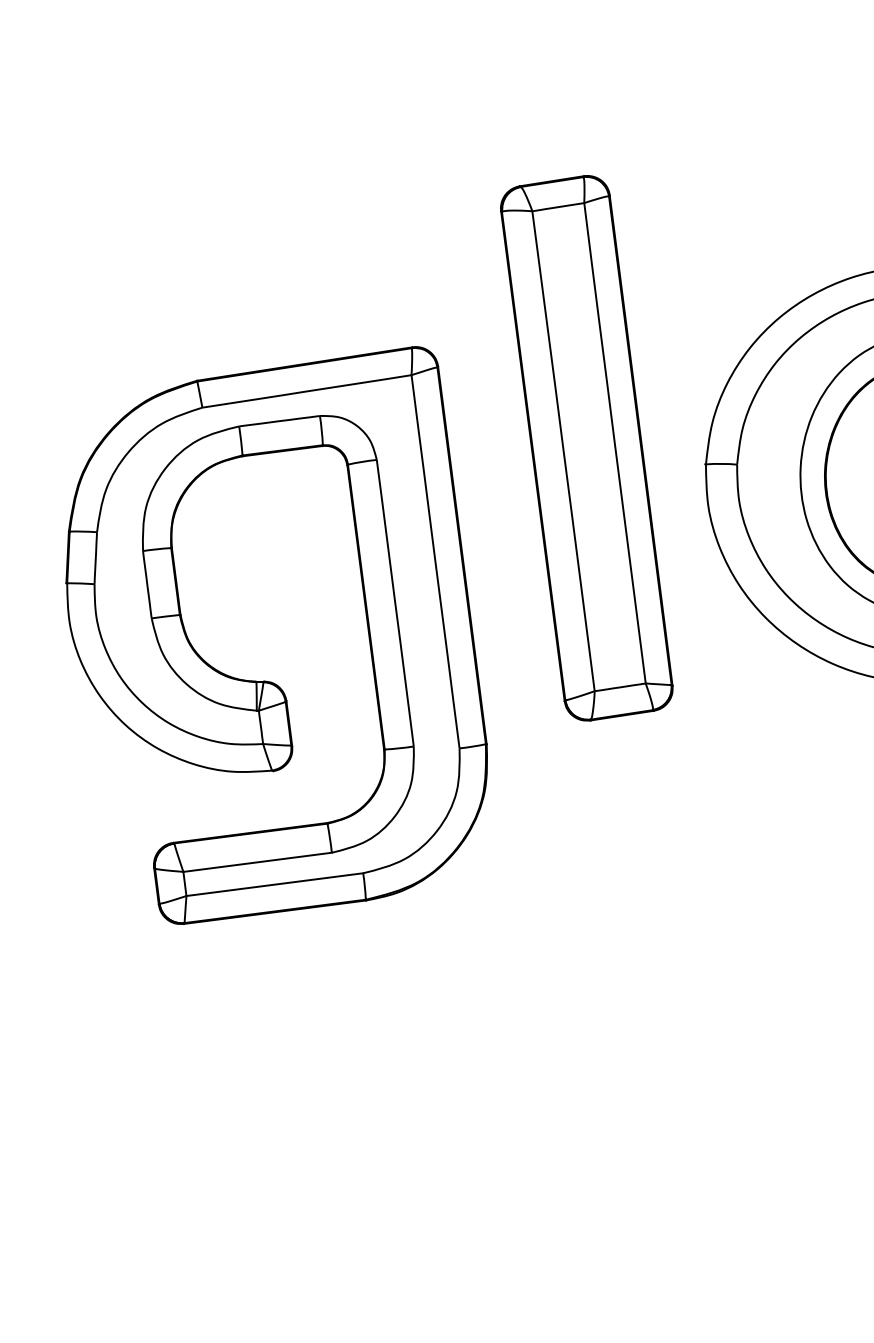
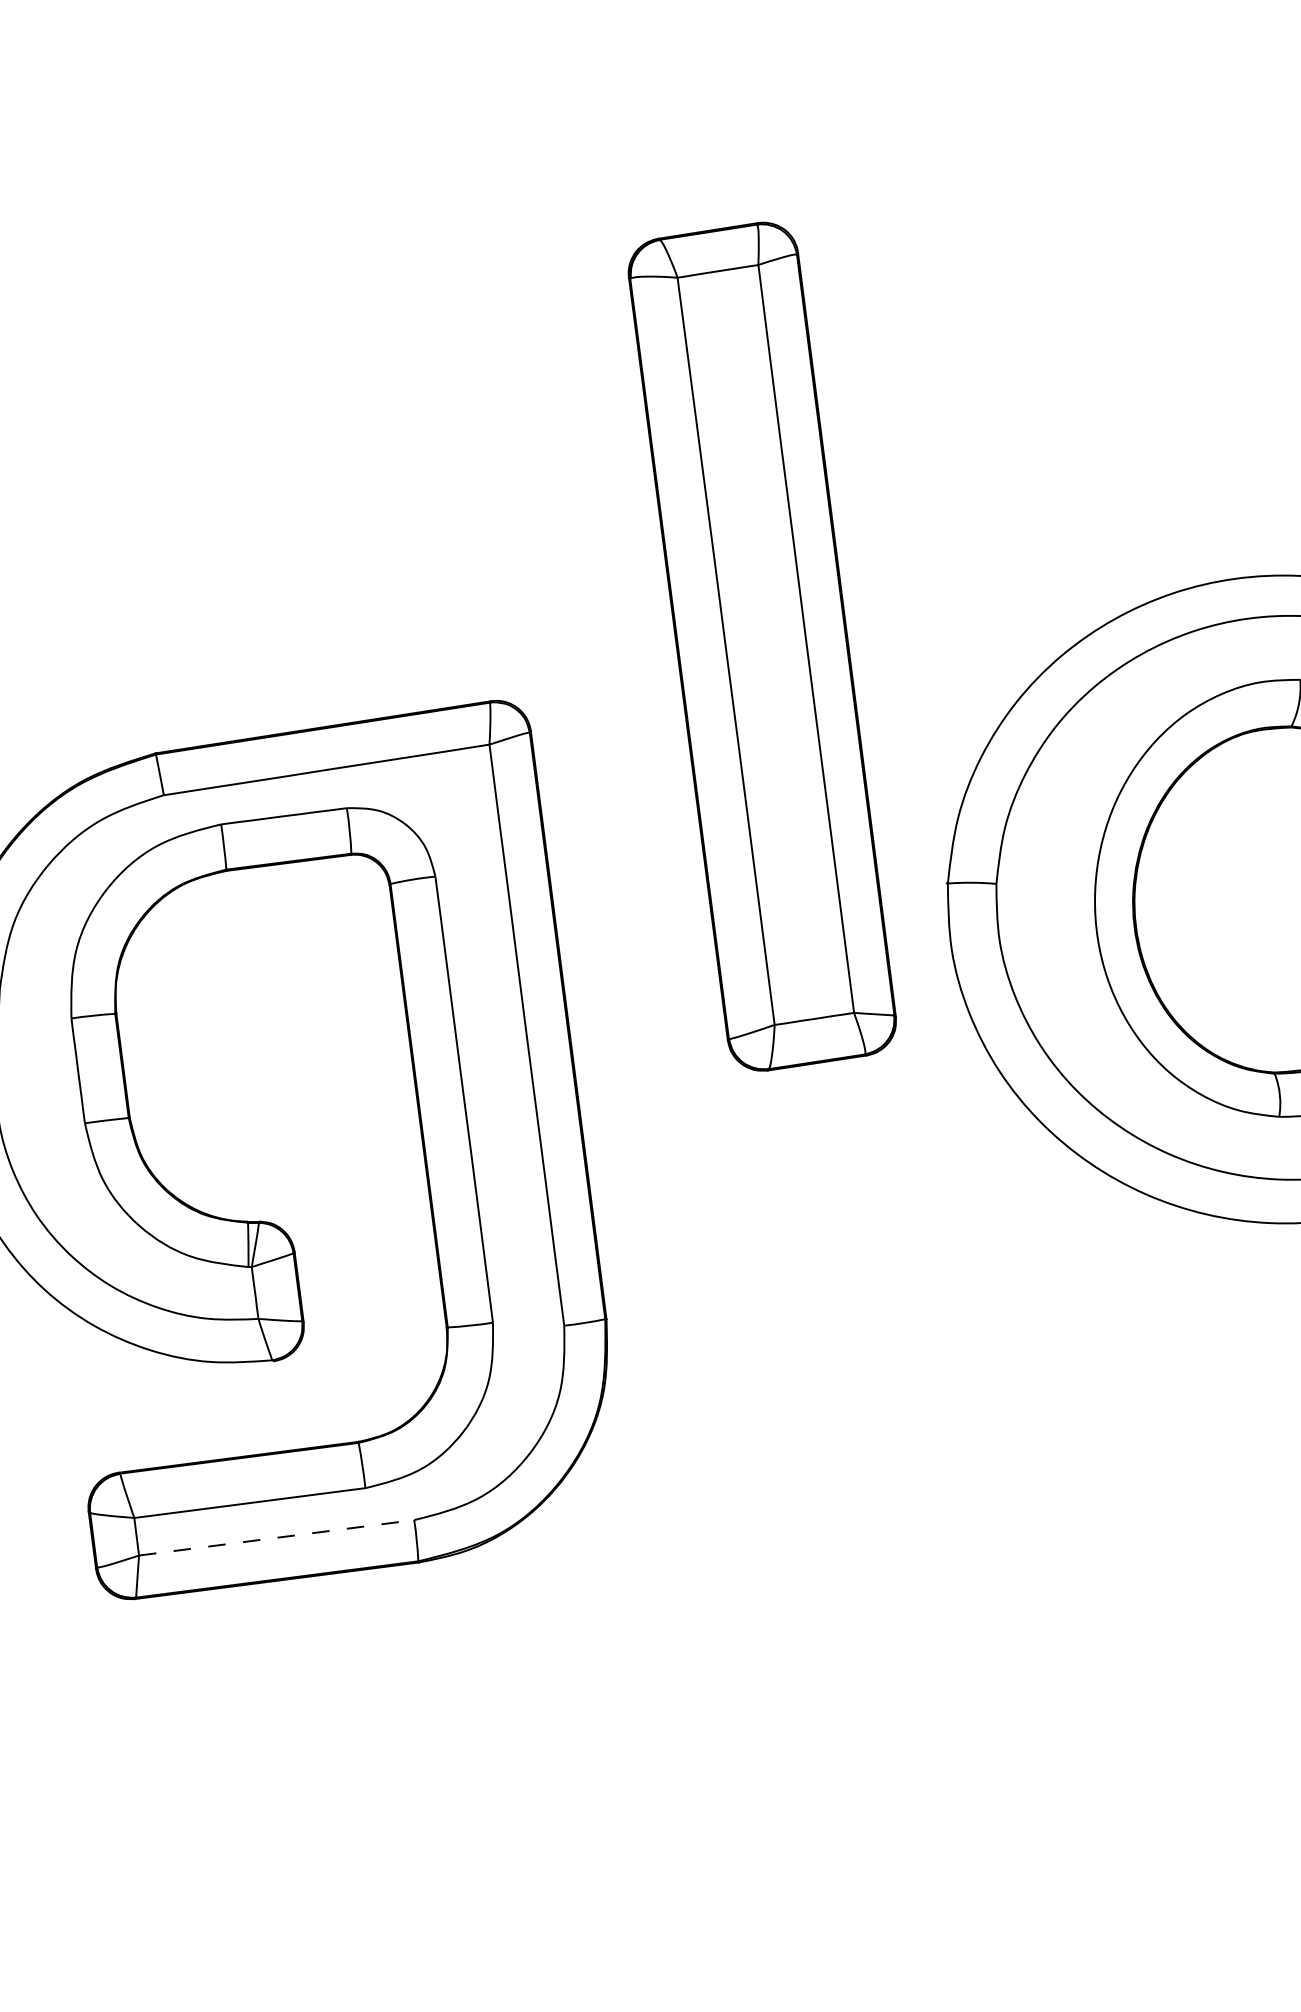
part: (586, 448) -> (761, 647), moved
line: (275, 884) -> (277, 1537), solid -> dashed

